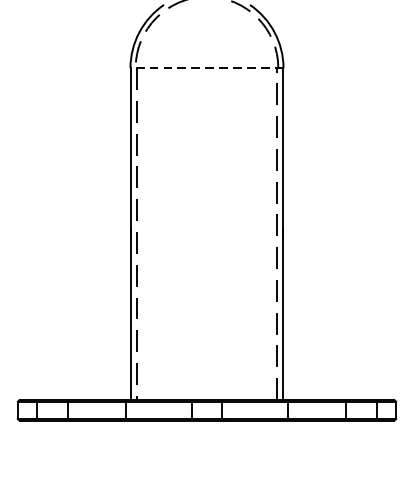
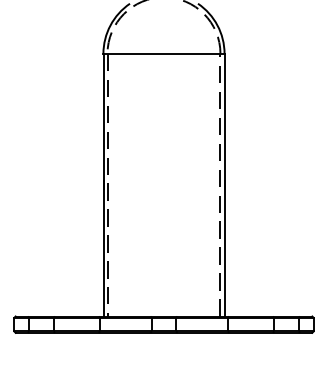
line: (207, 67) -> (164, 53), dashed -> solid

